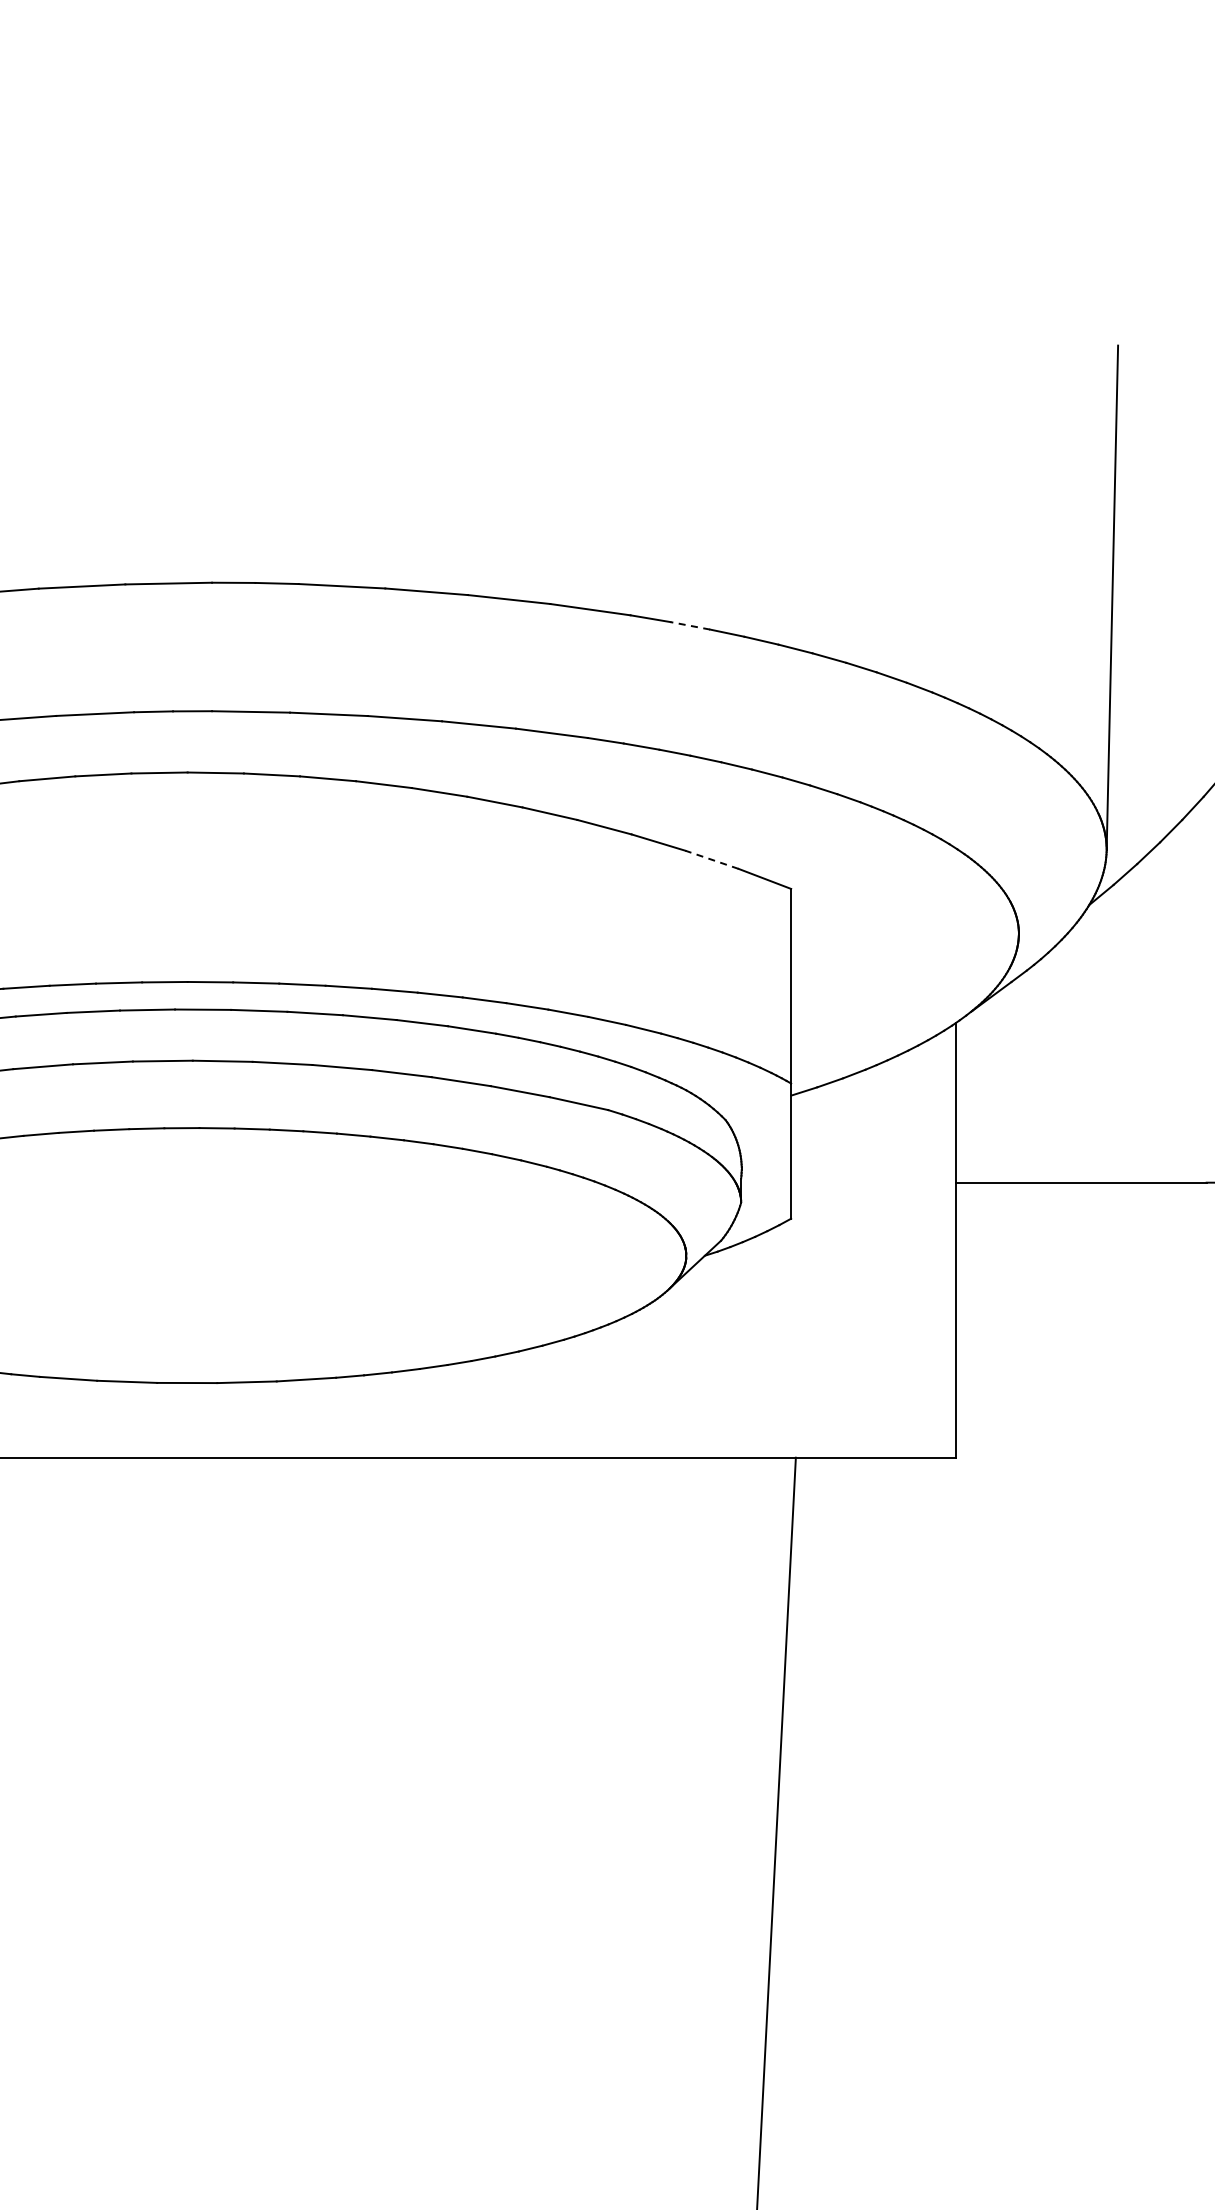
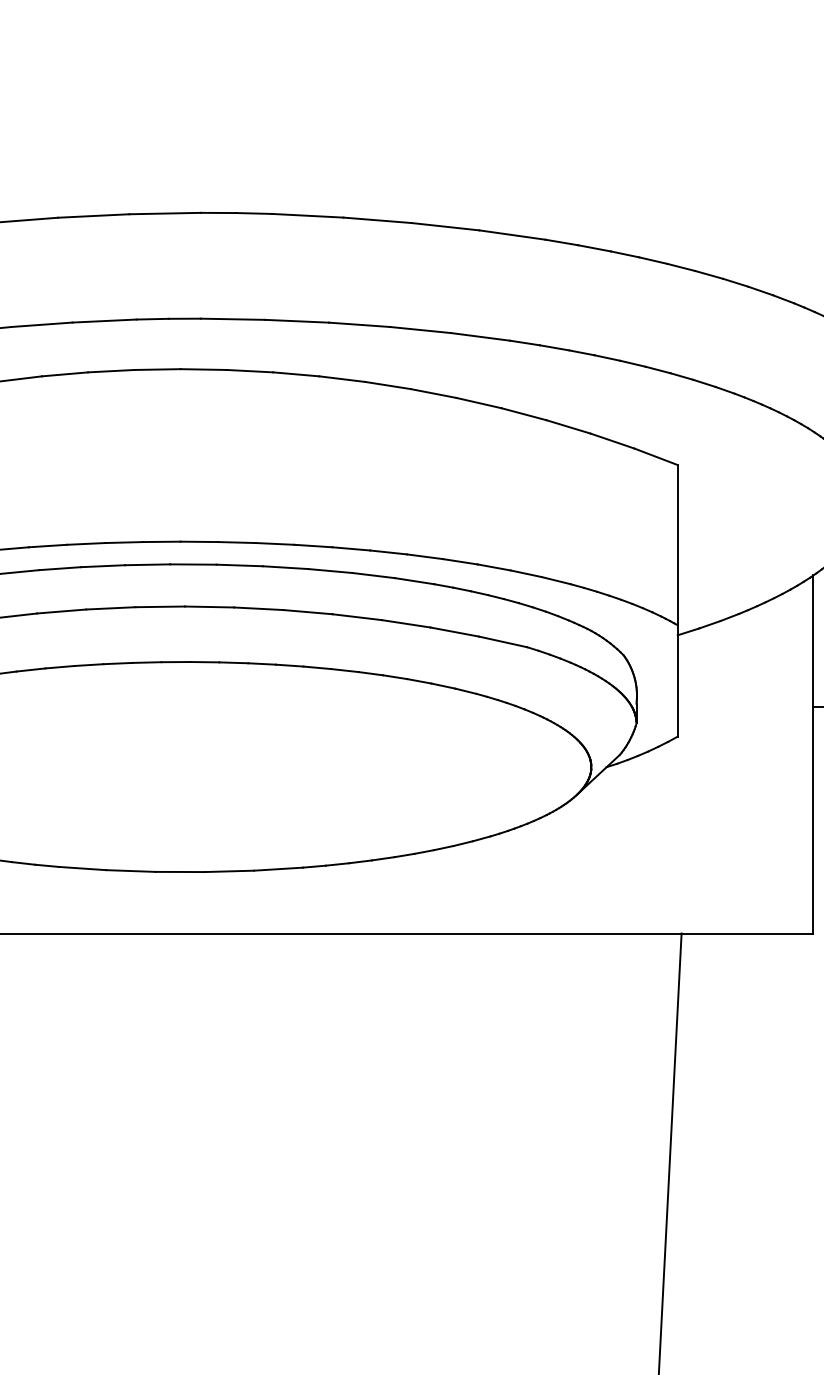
line: (689, 625) -> (593, 248), dashed -> solid
line: (711, 859) -> (612, 440), dashed -> solid

